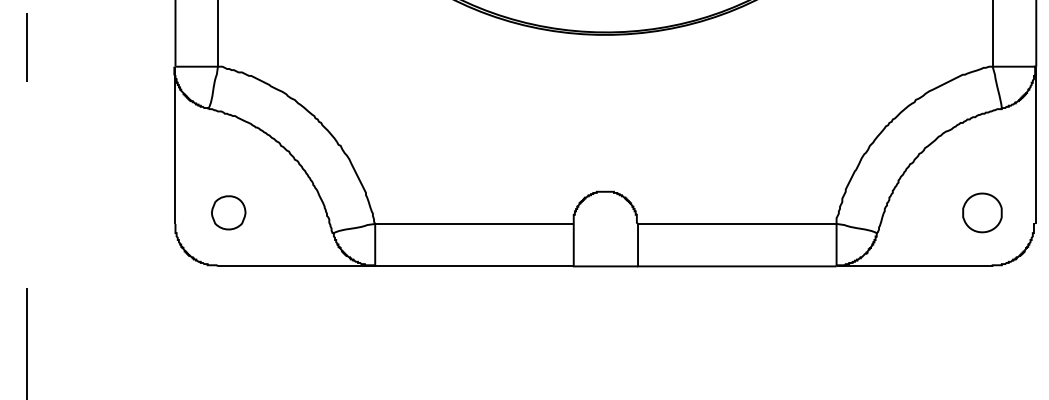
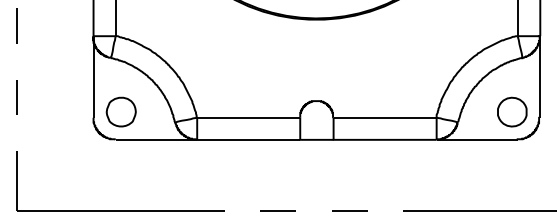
line: (27, 184) -> (16, 97), added
part: (227, 211) -> (120, 111), size x1.67
part: (982, 211) -> (512, 111), size x1.43

